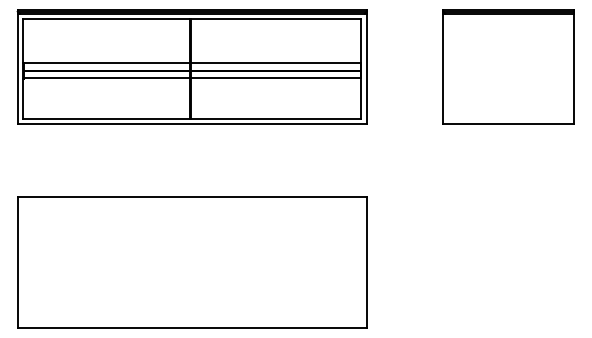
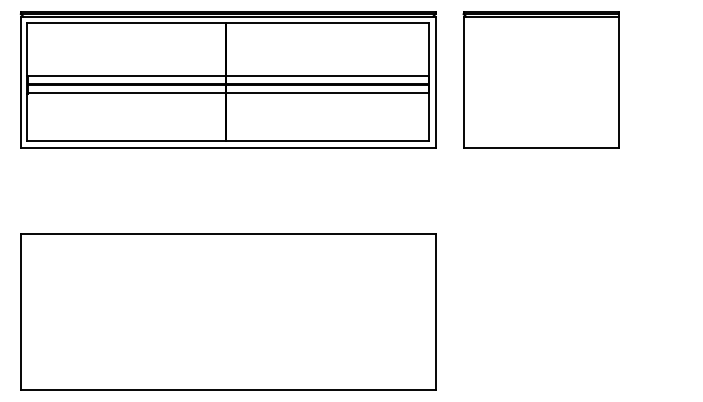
part: (508, 66) -> (541, 79), moved

